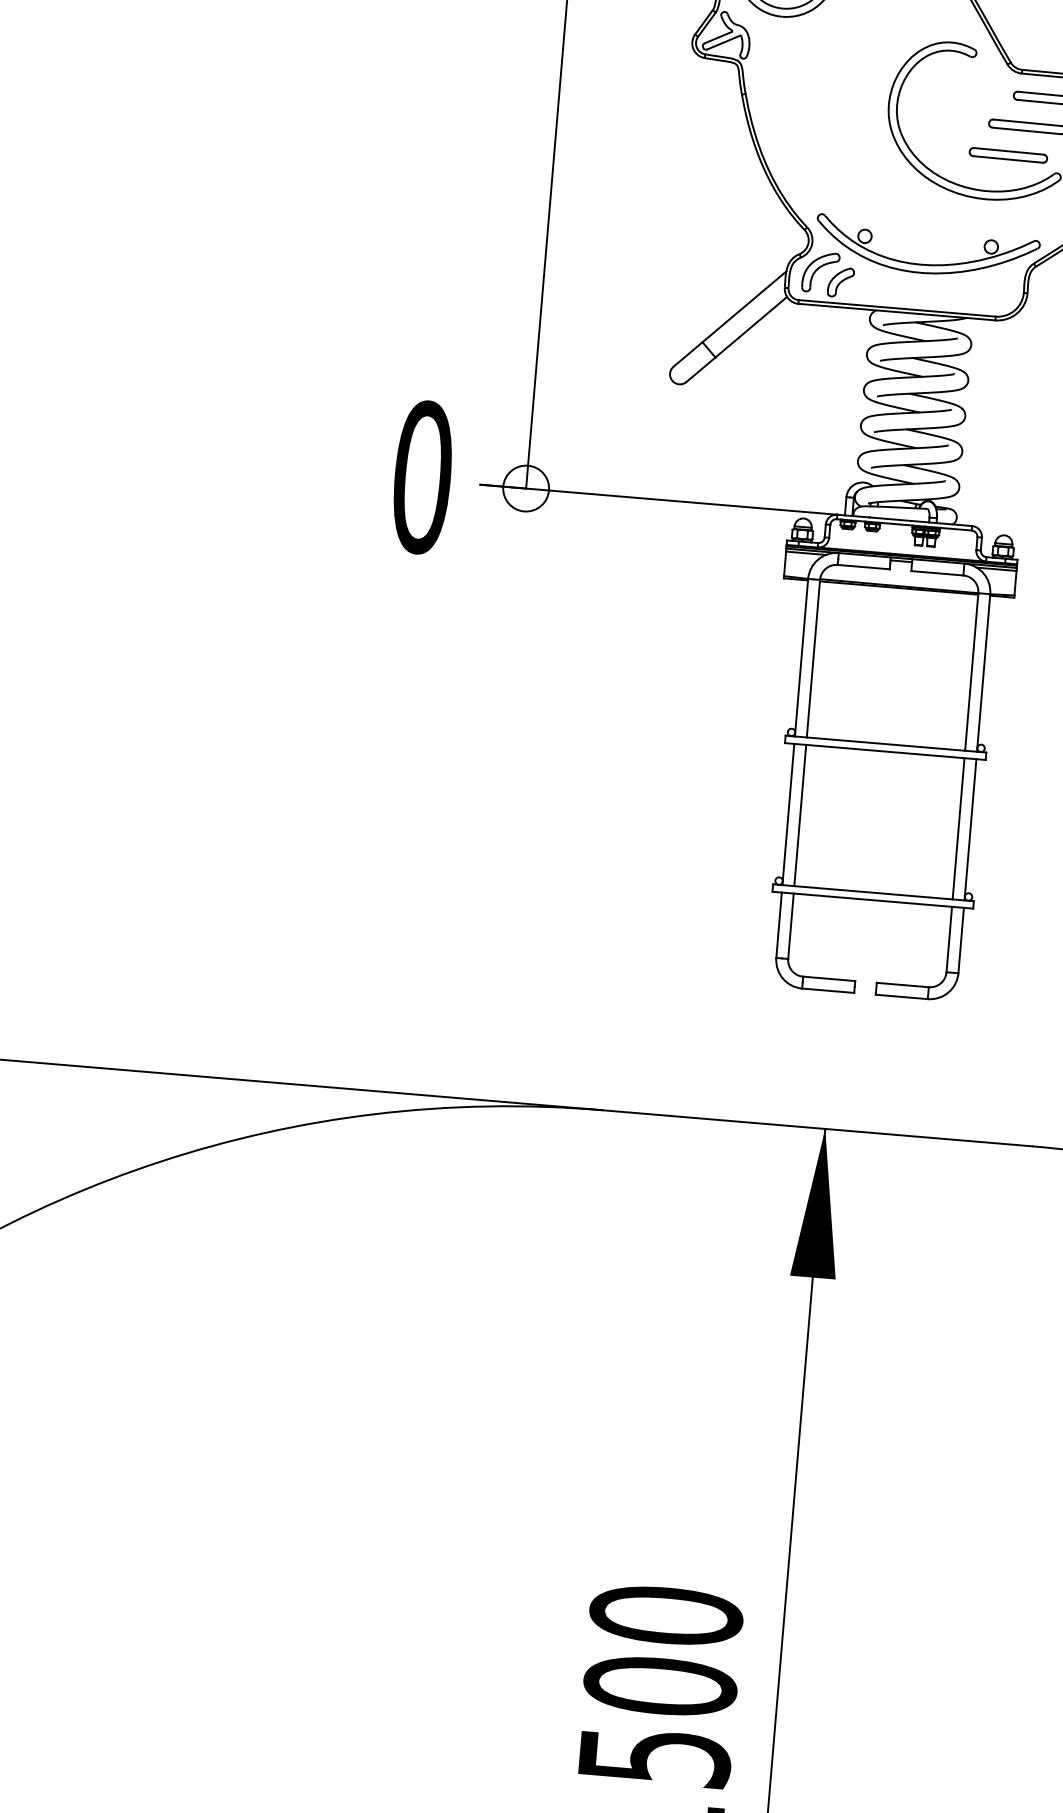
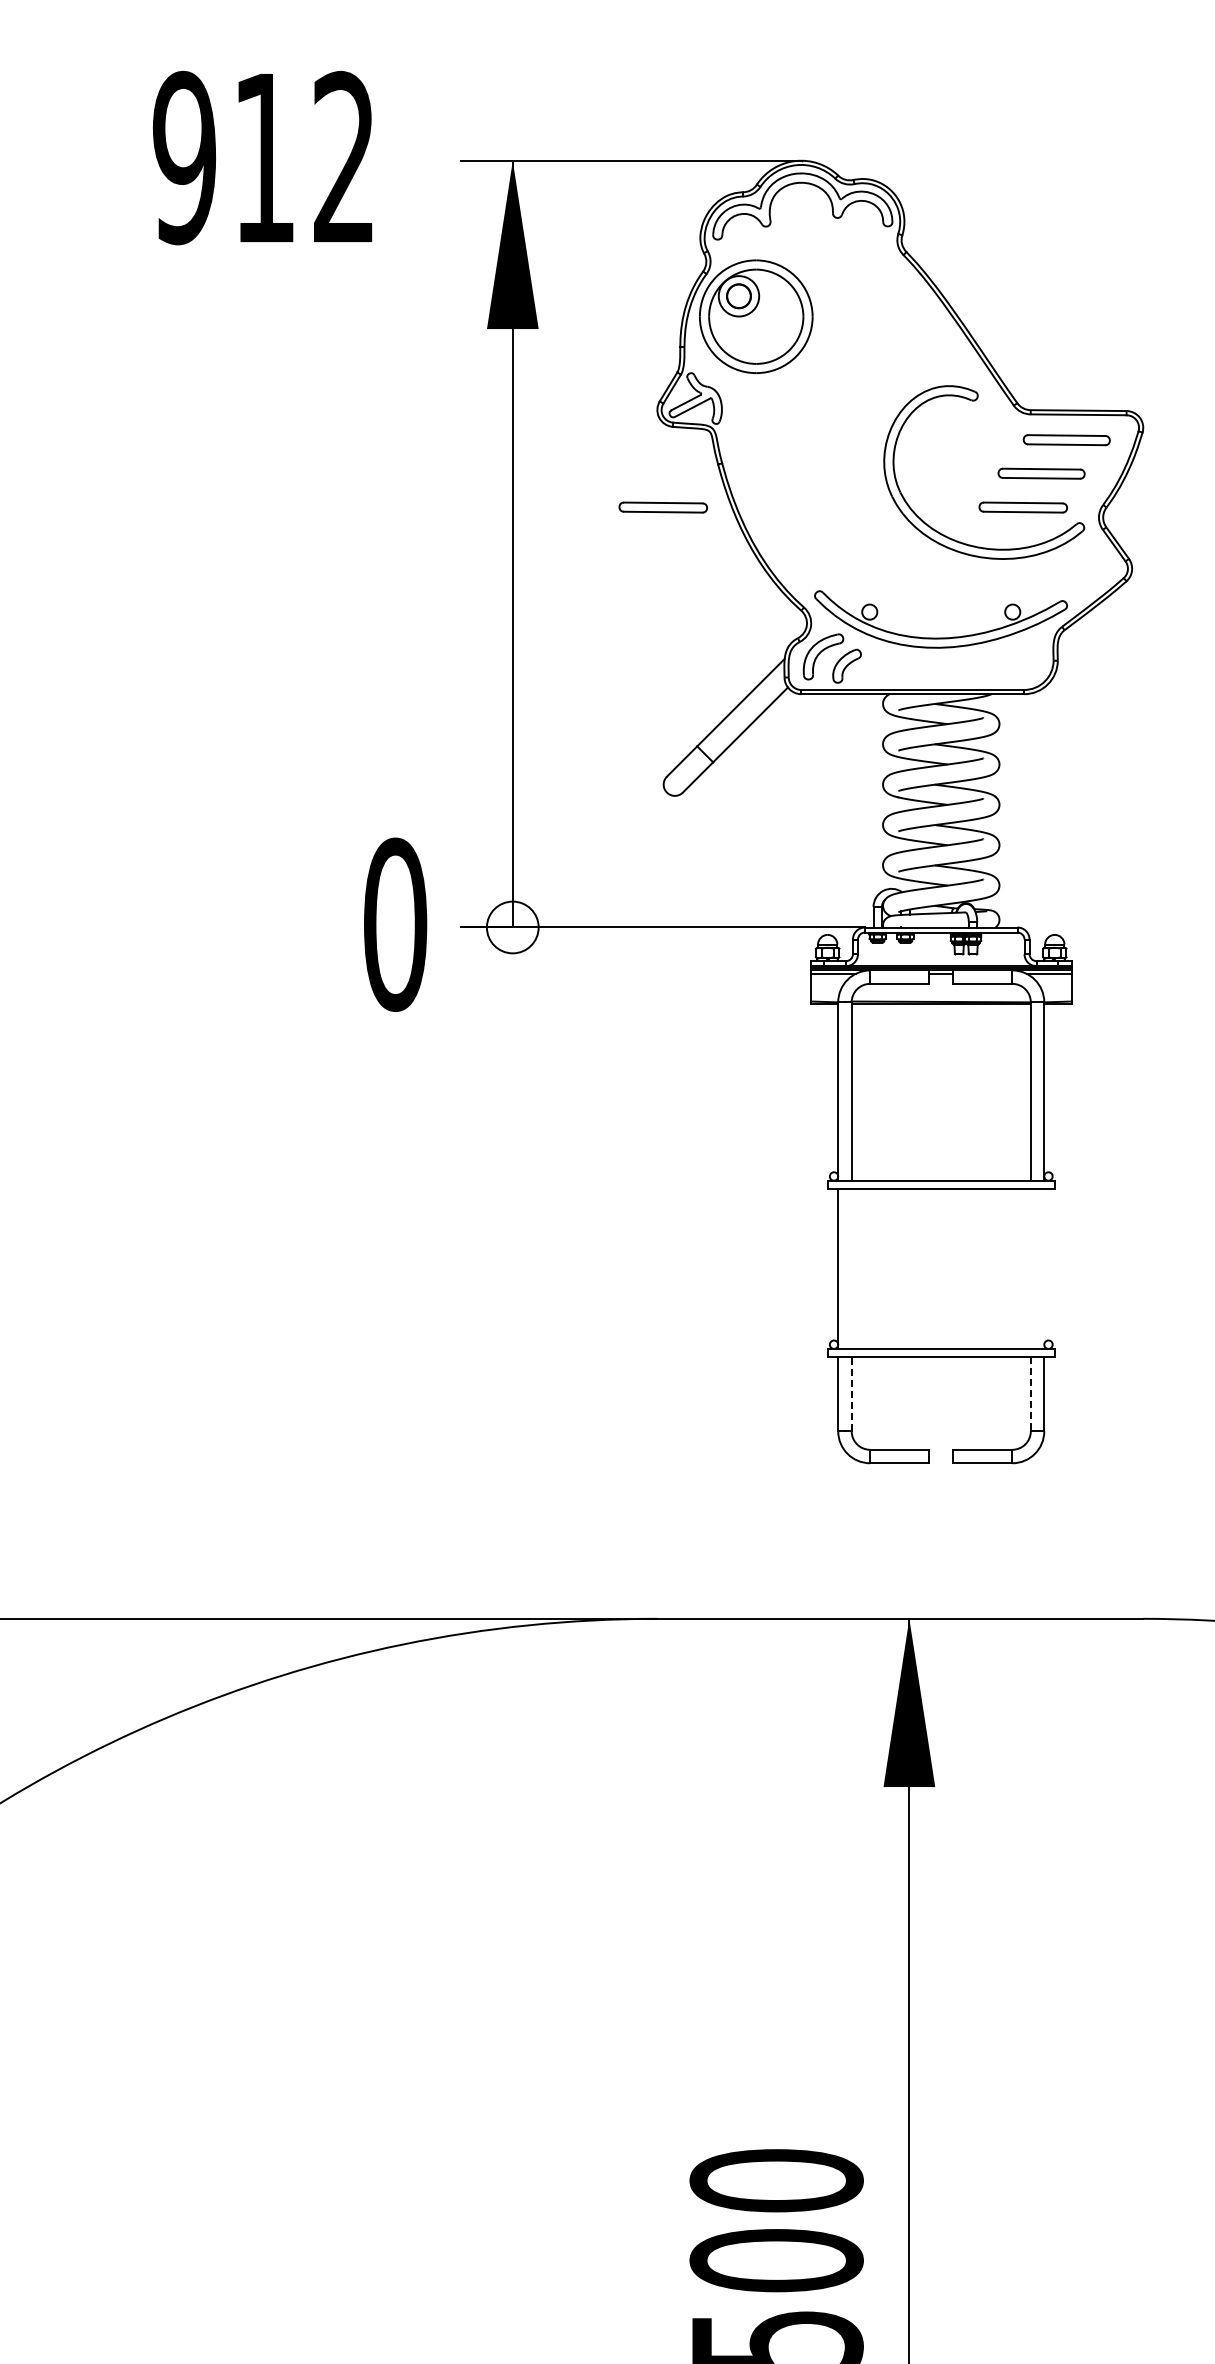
part: (689, 128) -> (662, 507), added
line: (800, 815) -> (851, 1268), removed
line: (958, 828) -> (1030, 1268), removed
line: (970, 829) -> (1044, 1268), removed
line: (790, 925) -> (851, 1393), solid -> dashed
line: (948, 939) -> (1030, 1394), solid -> dashed

